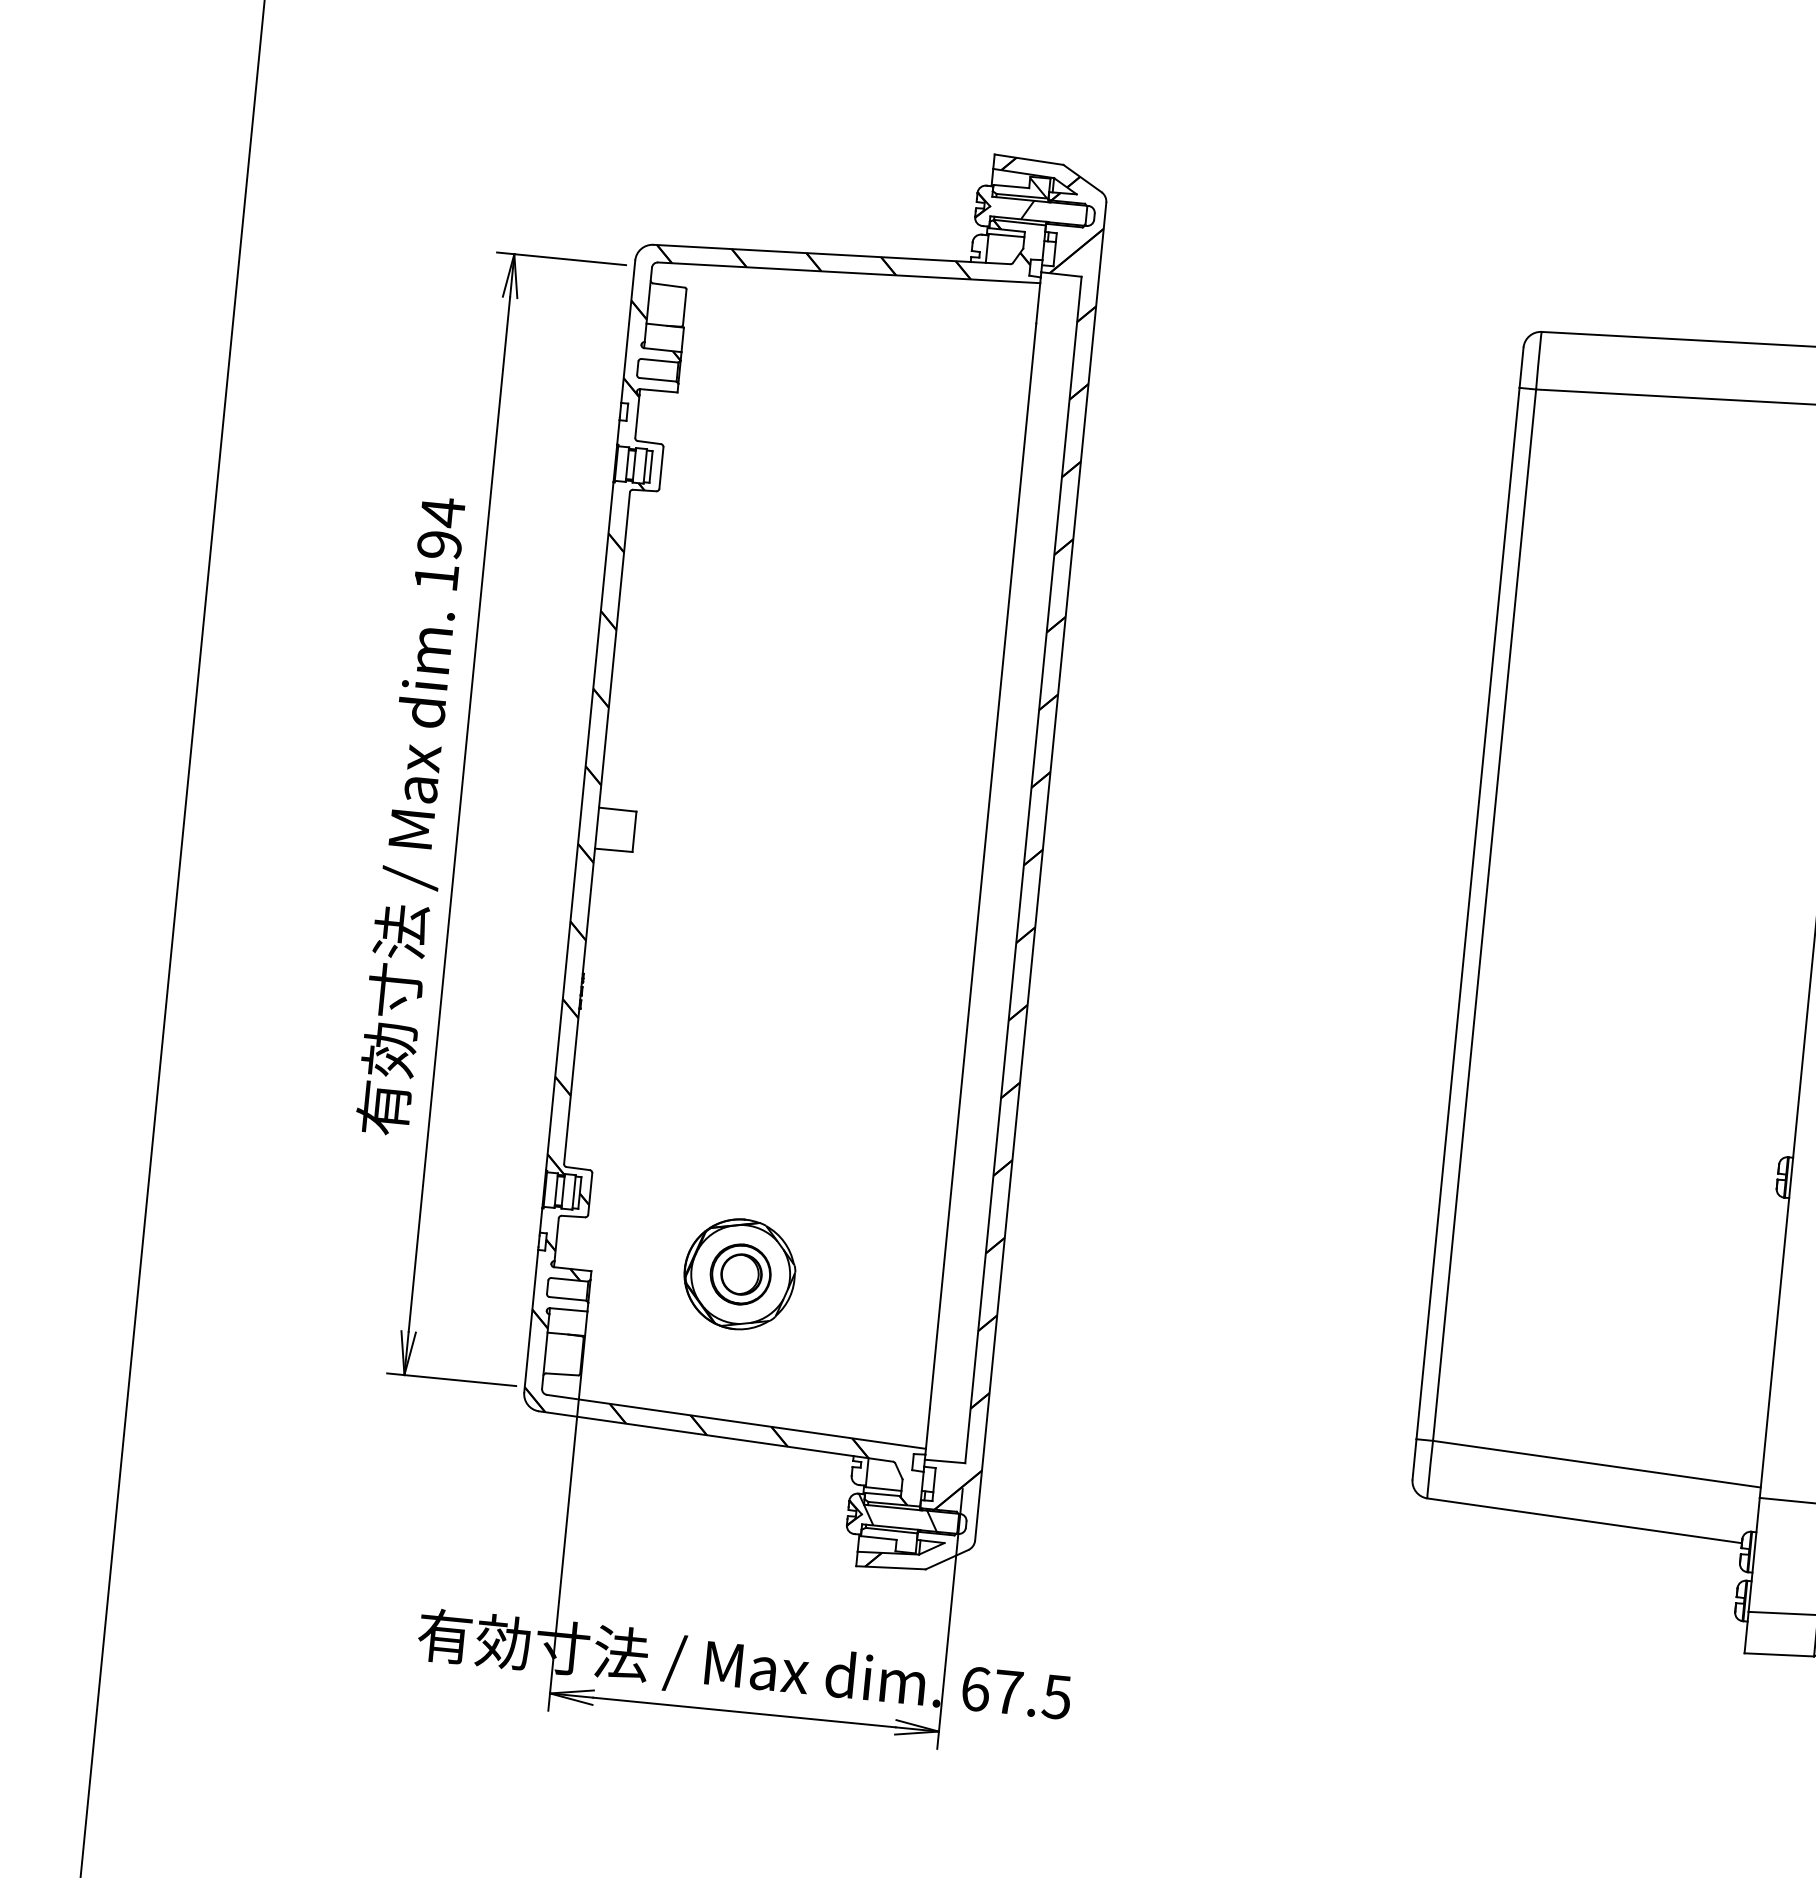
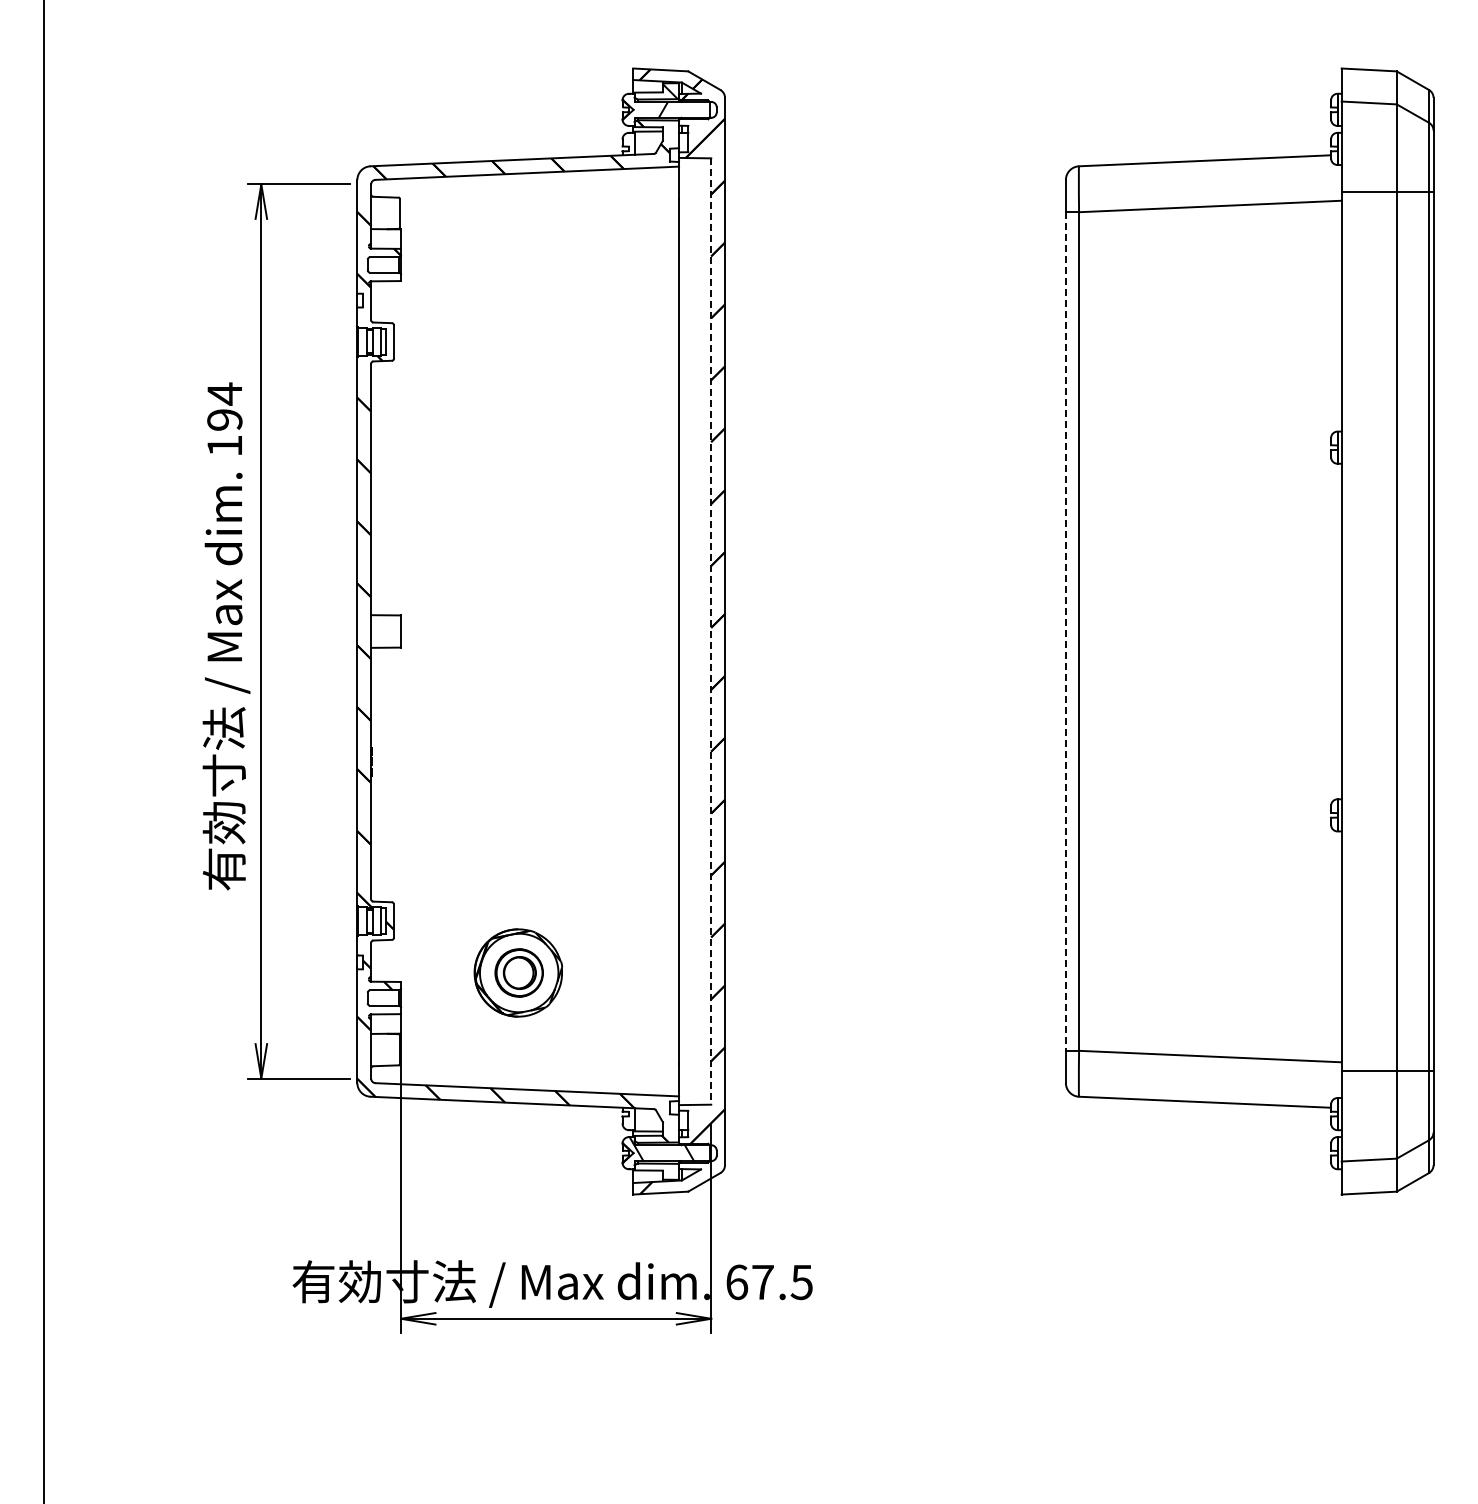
line: (1023, 871) -> (711, 632), solid -> dashed
line: (1467, 914) -> (1065, 632), solid -> dashed

